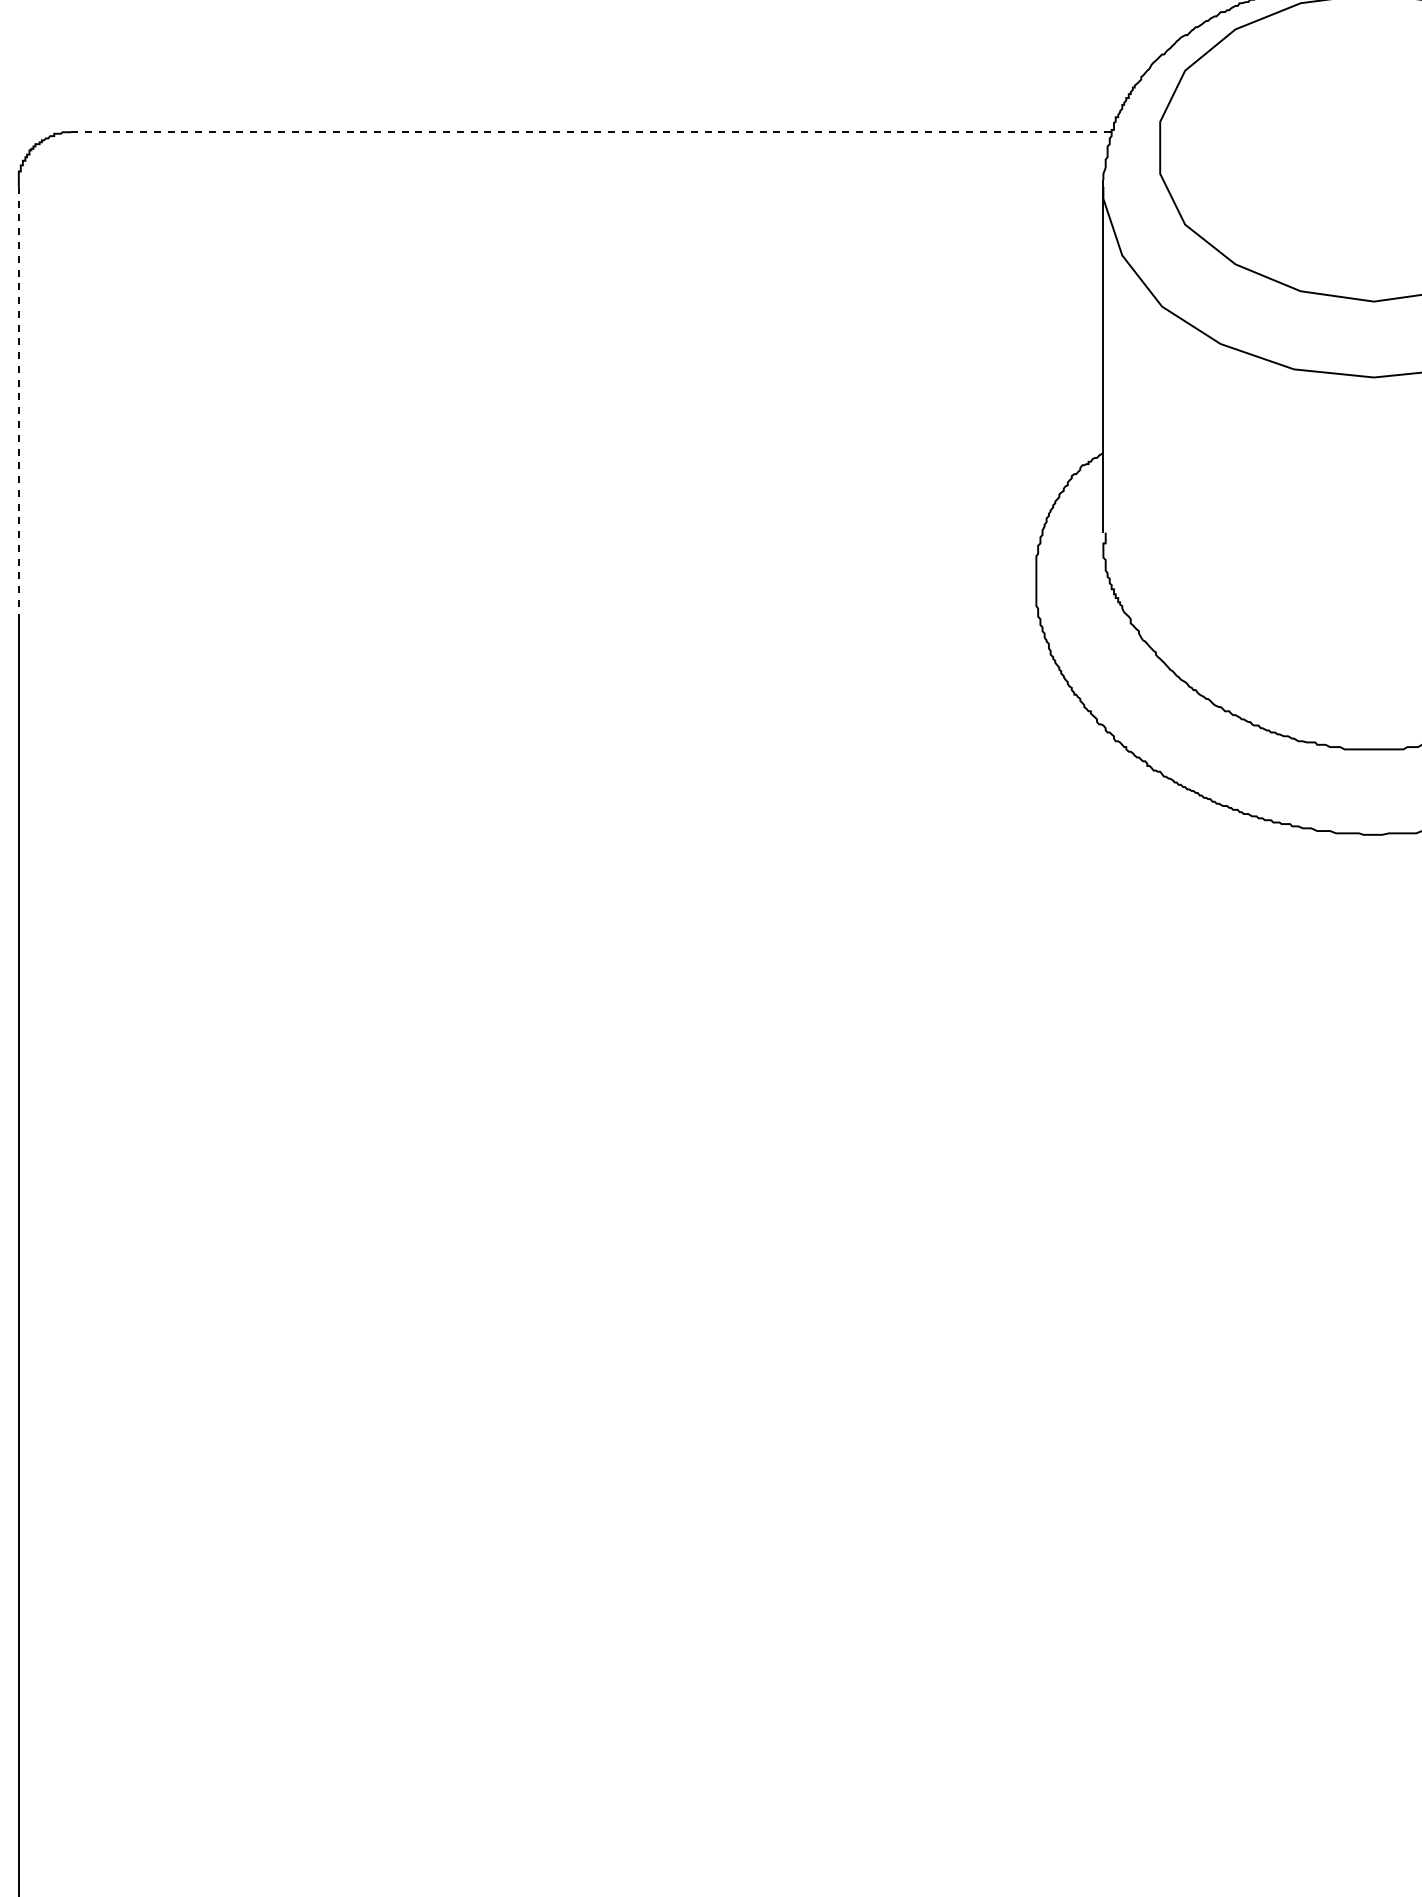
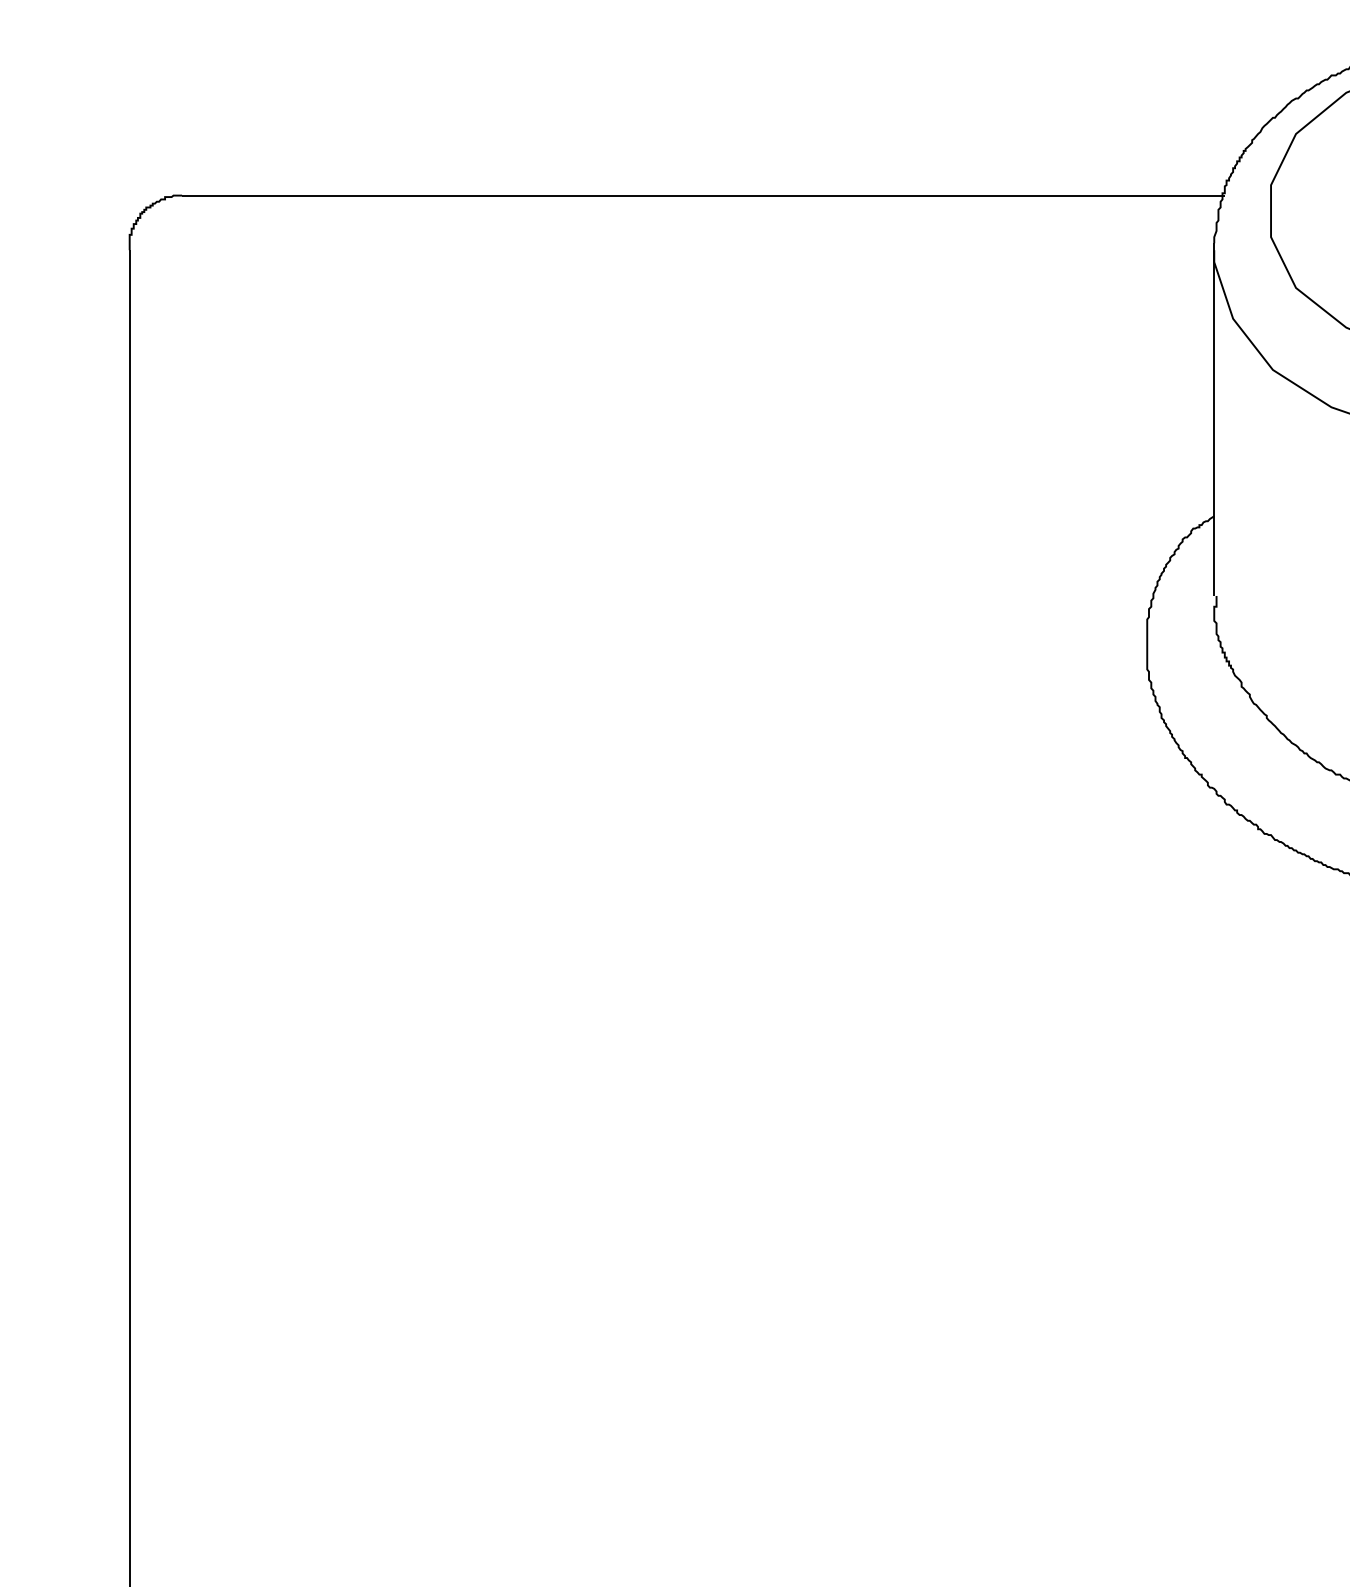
line: (593, 132) -> (704, 195), dashed -> solid
line: (18, 403) -> (129, 466), dashed -> solid

